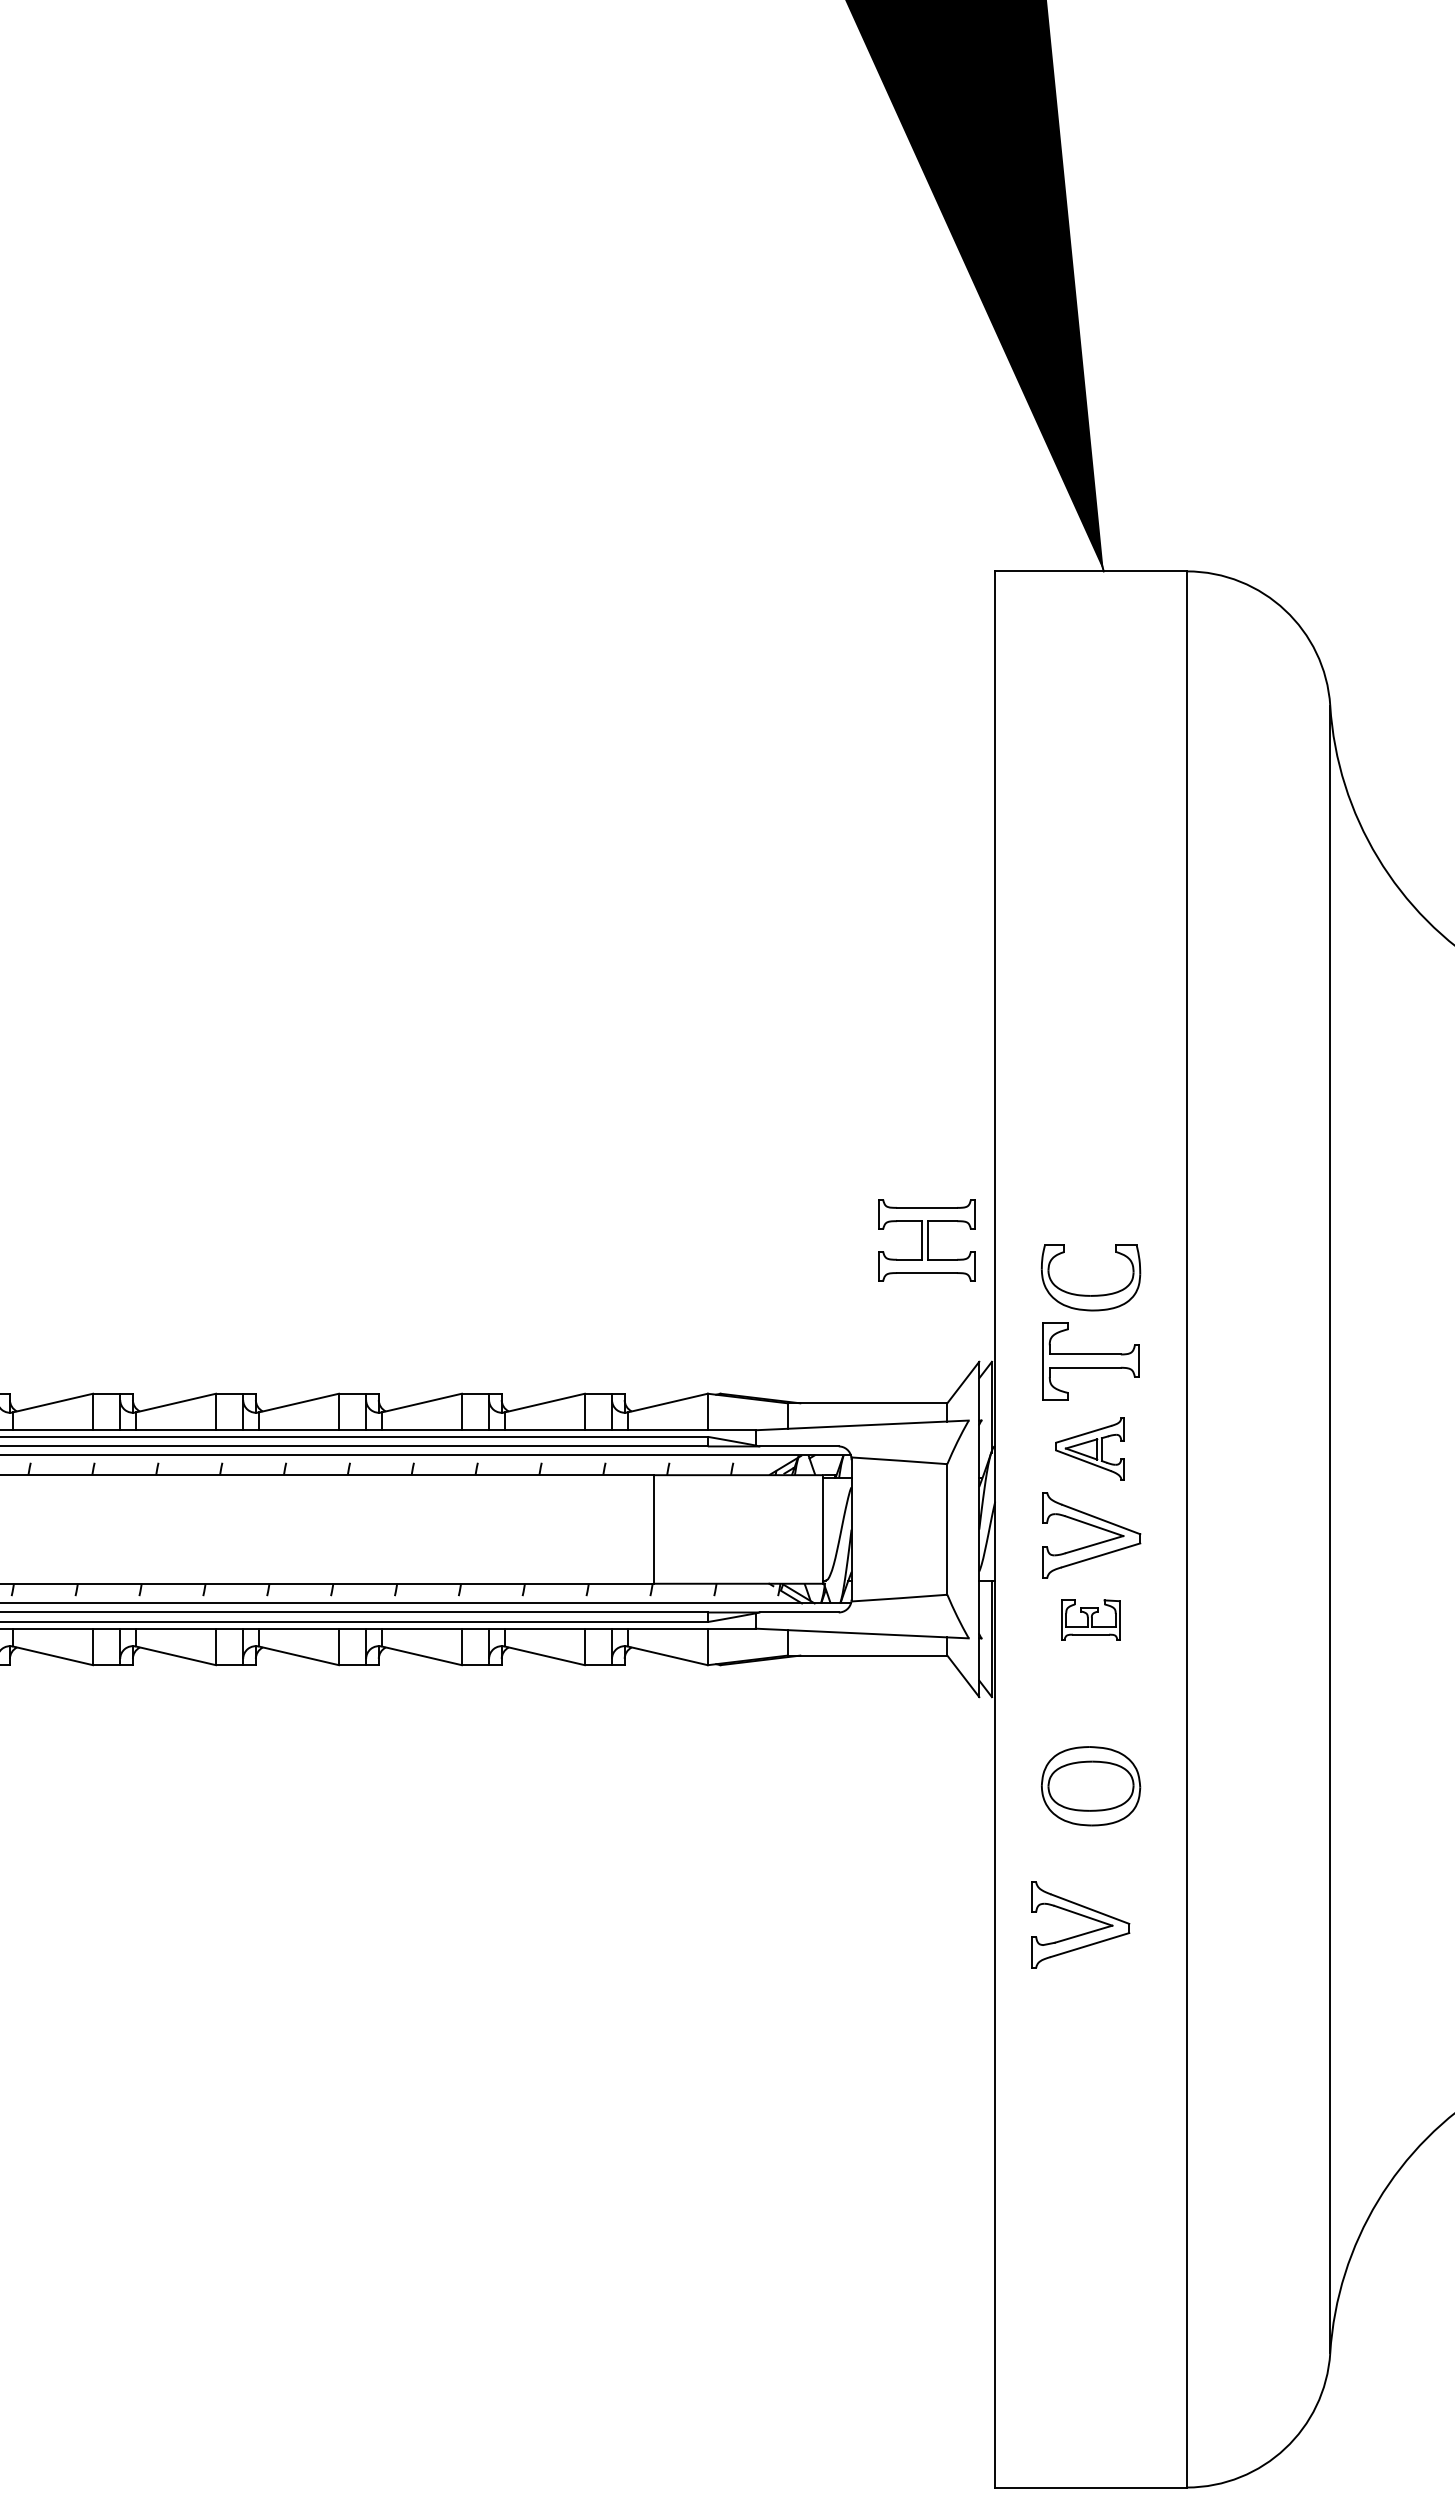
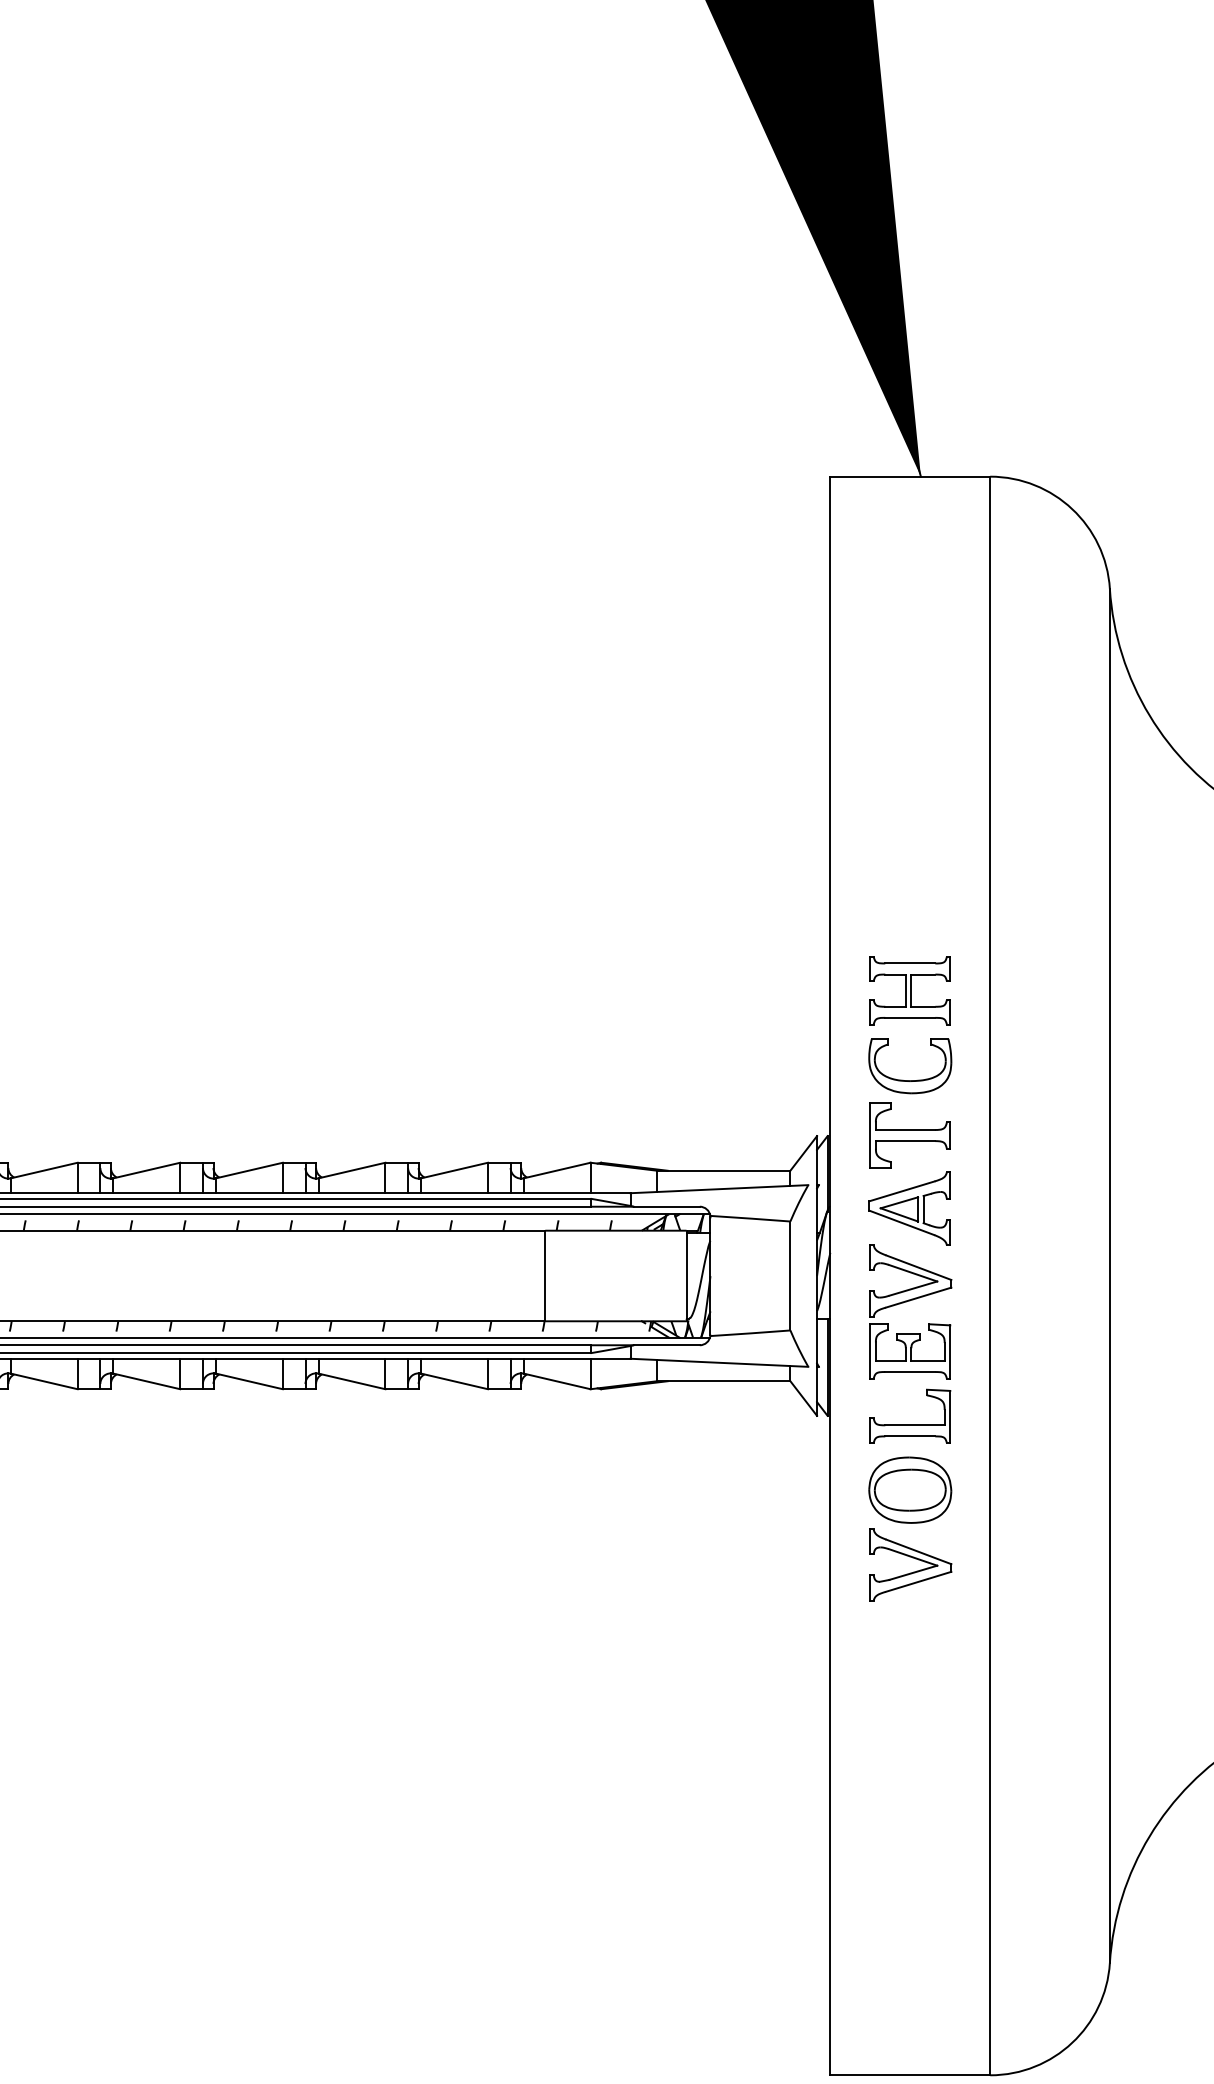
part: (926, 1240) -> (909, 990), moved
part: (1089, 1448) -> (909, 1208), size x1.43
part: (1090, 1619) -> (909, 1351), size x1.67
part: (1090, 1707) -> (909, 1424), added
part: (1081, 1916) -> (911, 1558), moved

